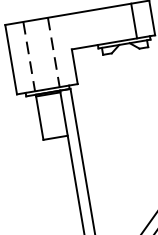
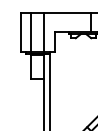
line: (53, 52) -> (44, 32), dashed -> solid
line: (28, 56) -> (30, 32), dashed -> solid

